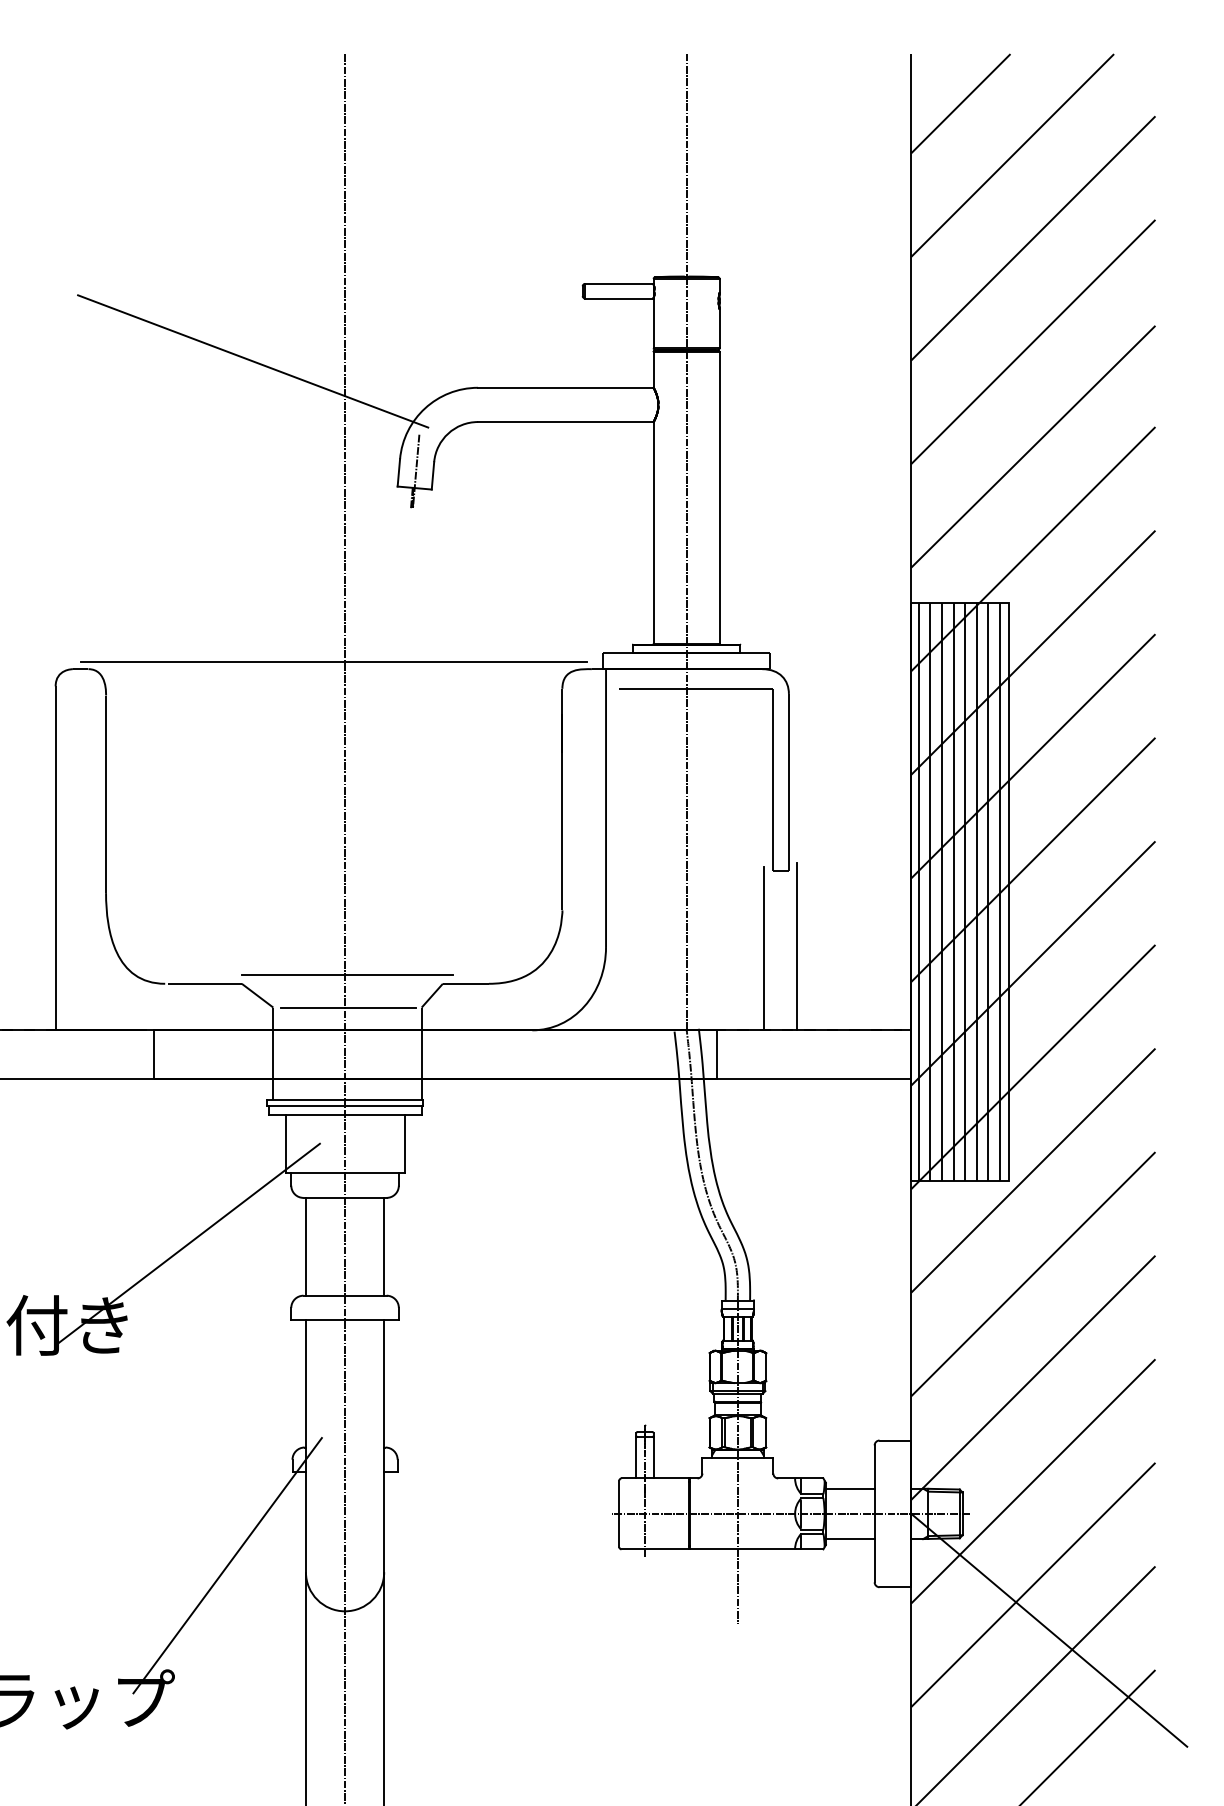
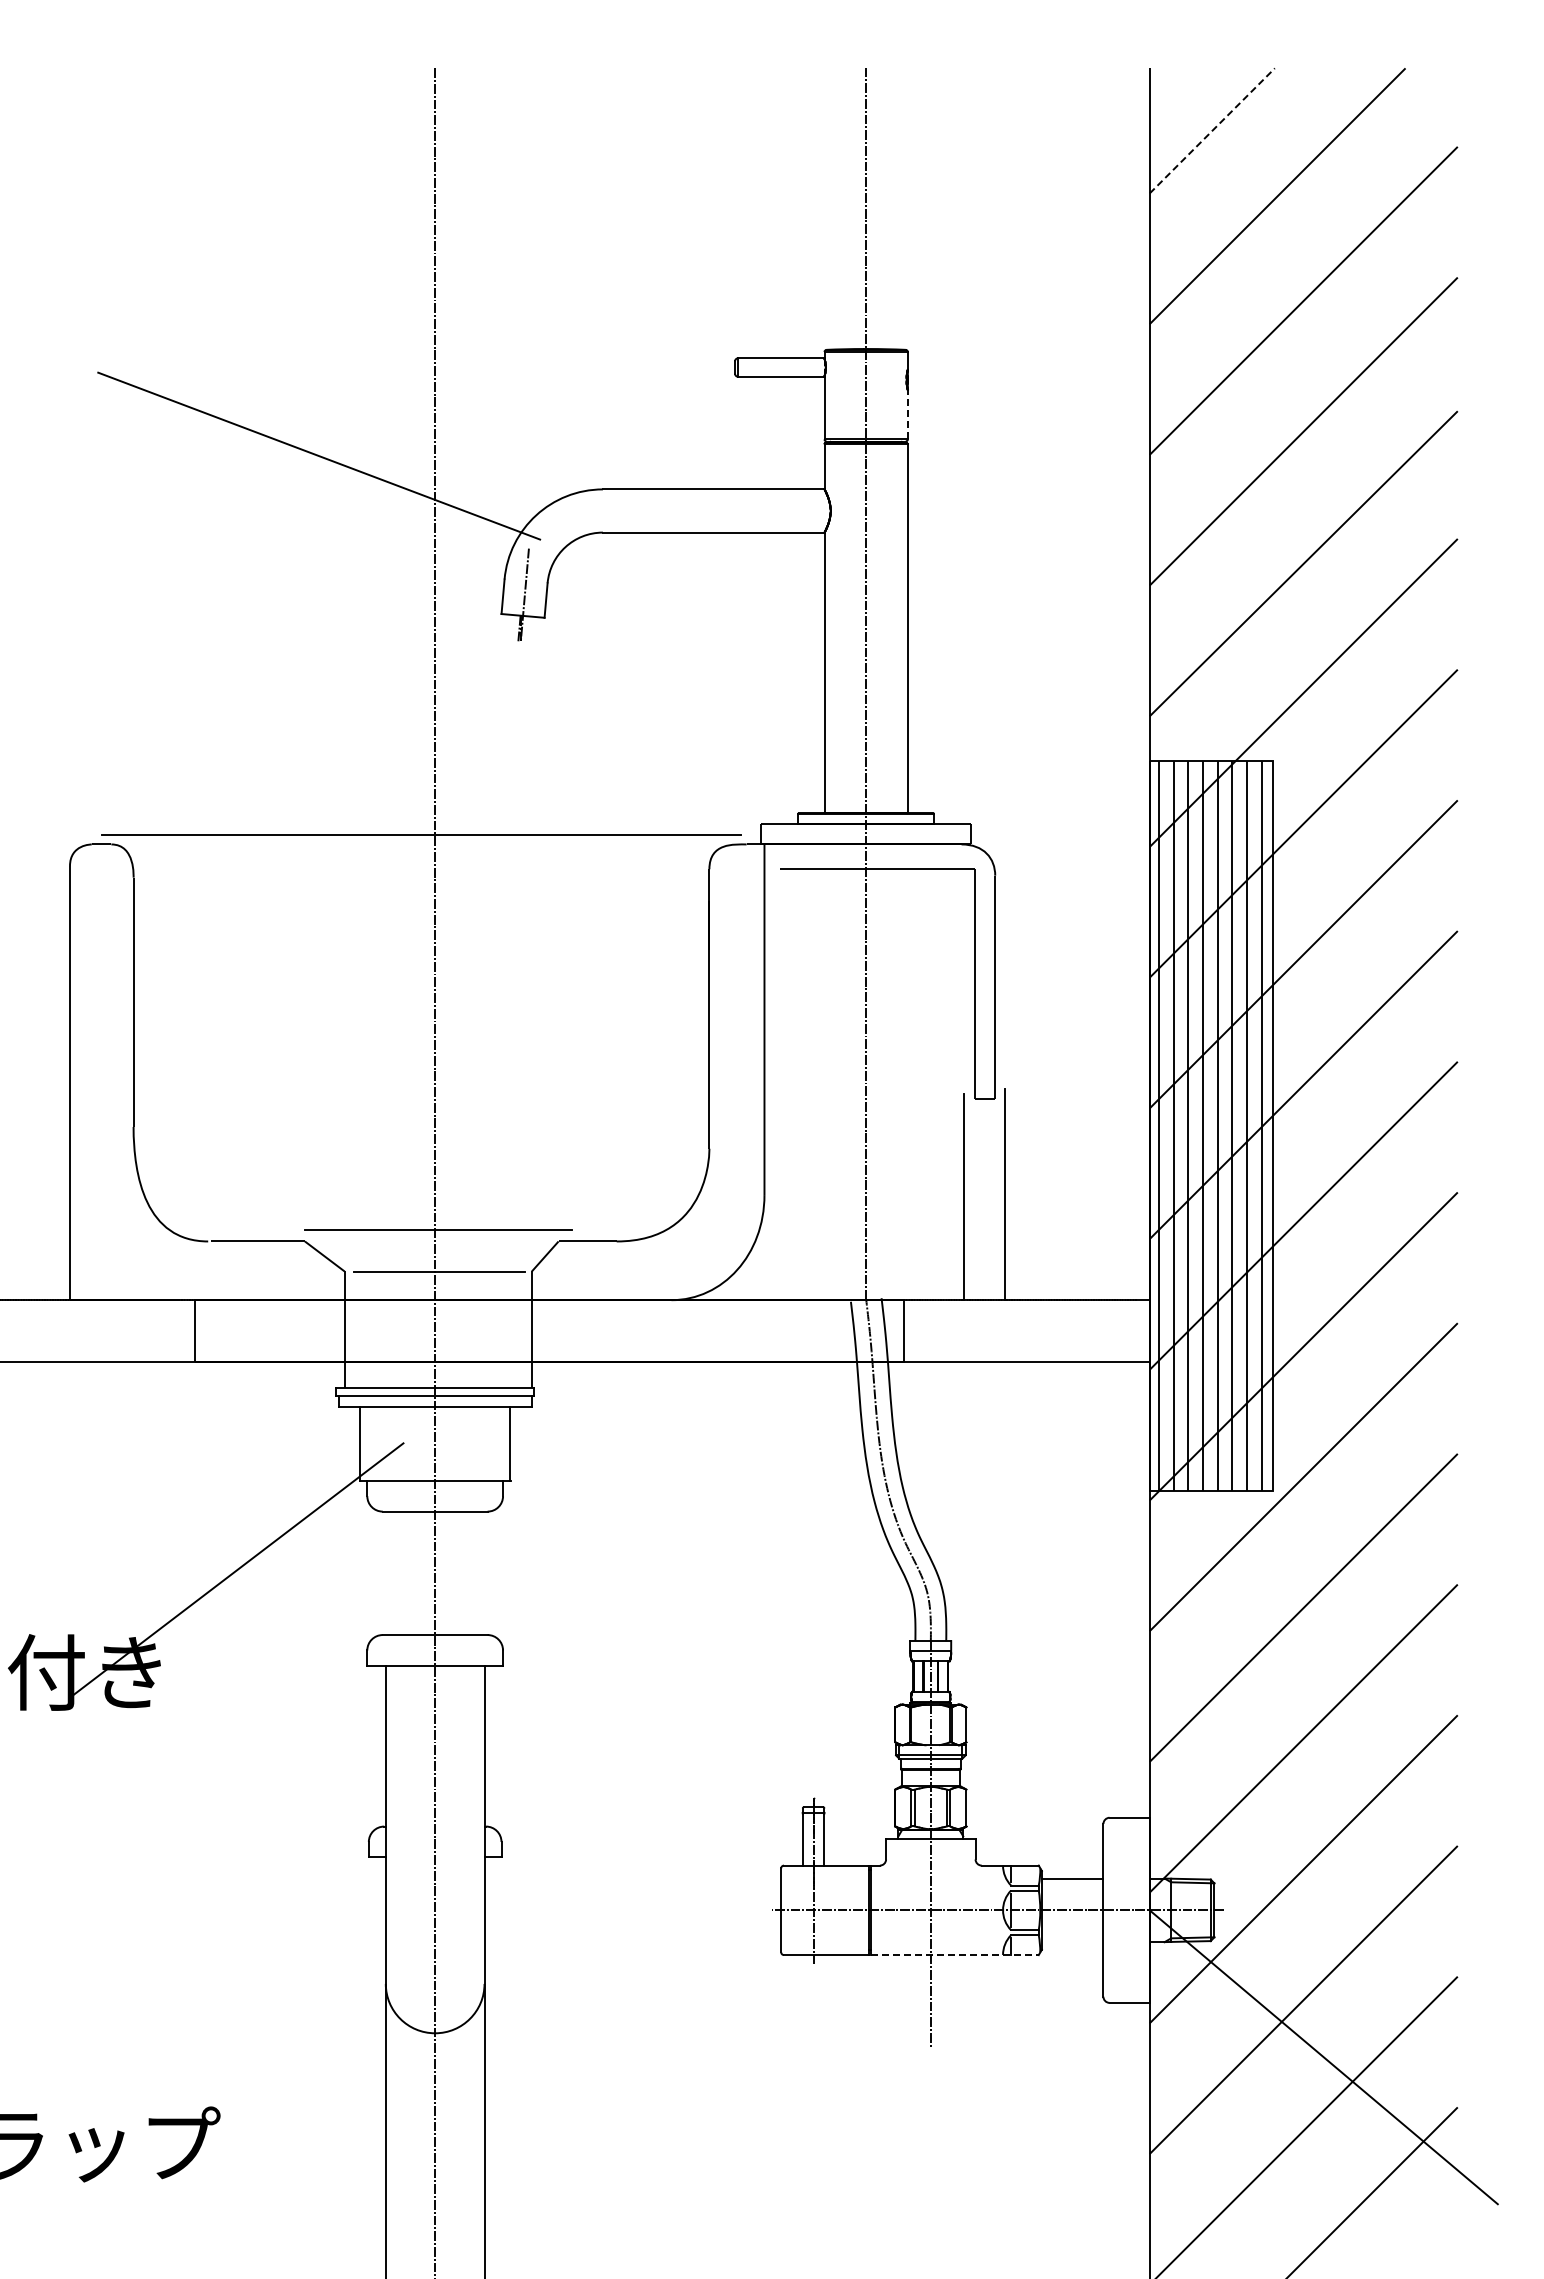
line: (961, 103) -> (1212, 130), solid -> dashed
line: (719, 328) -> (907, 414), solid -> dashed
line: (305, 1246) -> (385, 1573), removed
line: (384, 1246) -> (484, 1573), removed
line: (850, 1539) -> (1072, 1942), removed
line: (757, 1549) -> (955, 1955), solid -> dashed
line: (227, 1565) -> (286, 1975), removed

